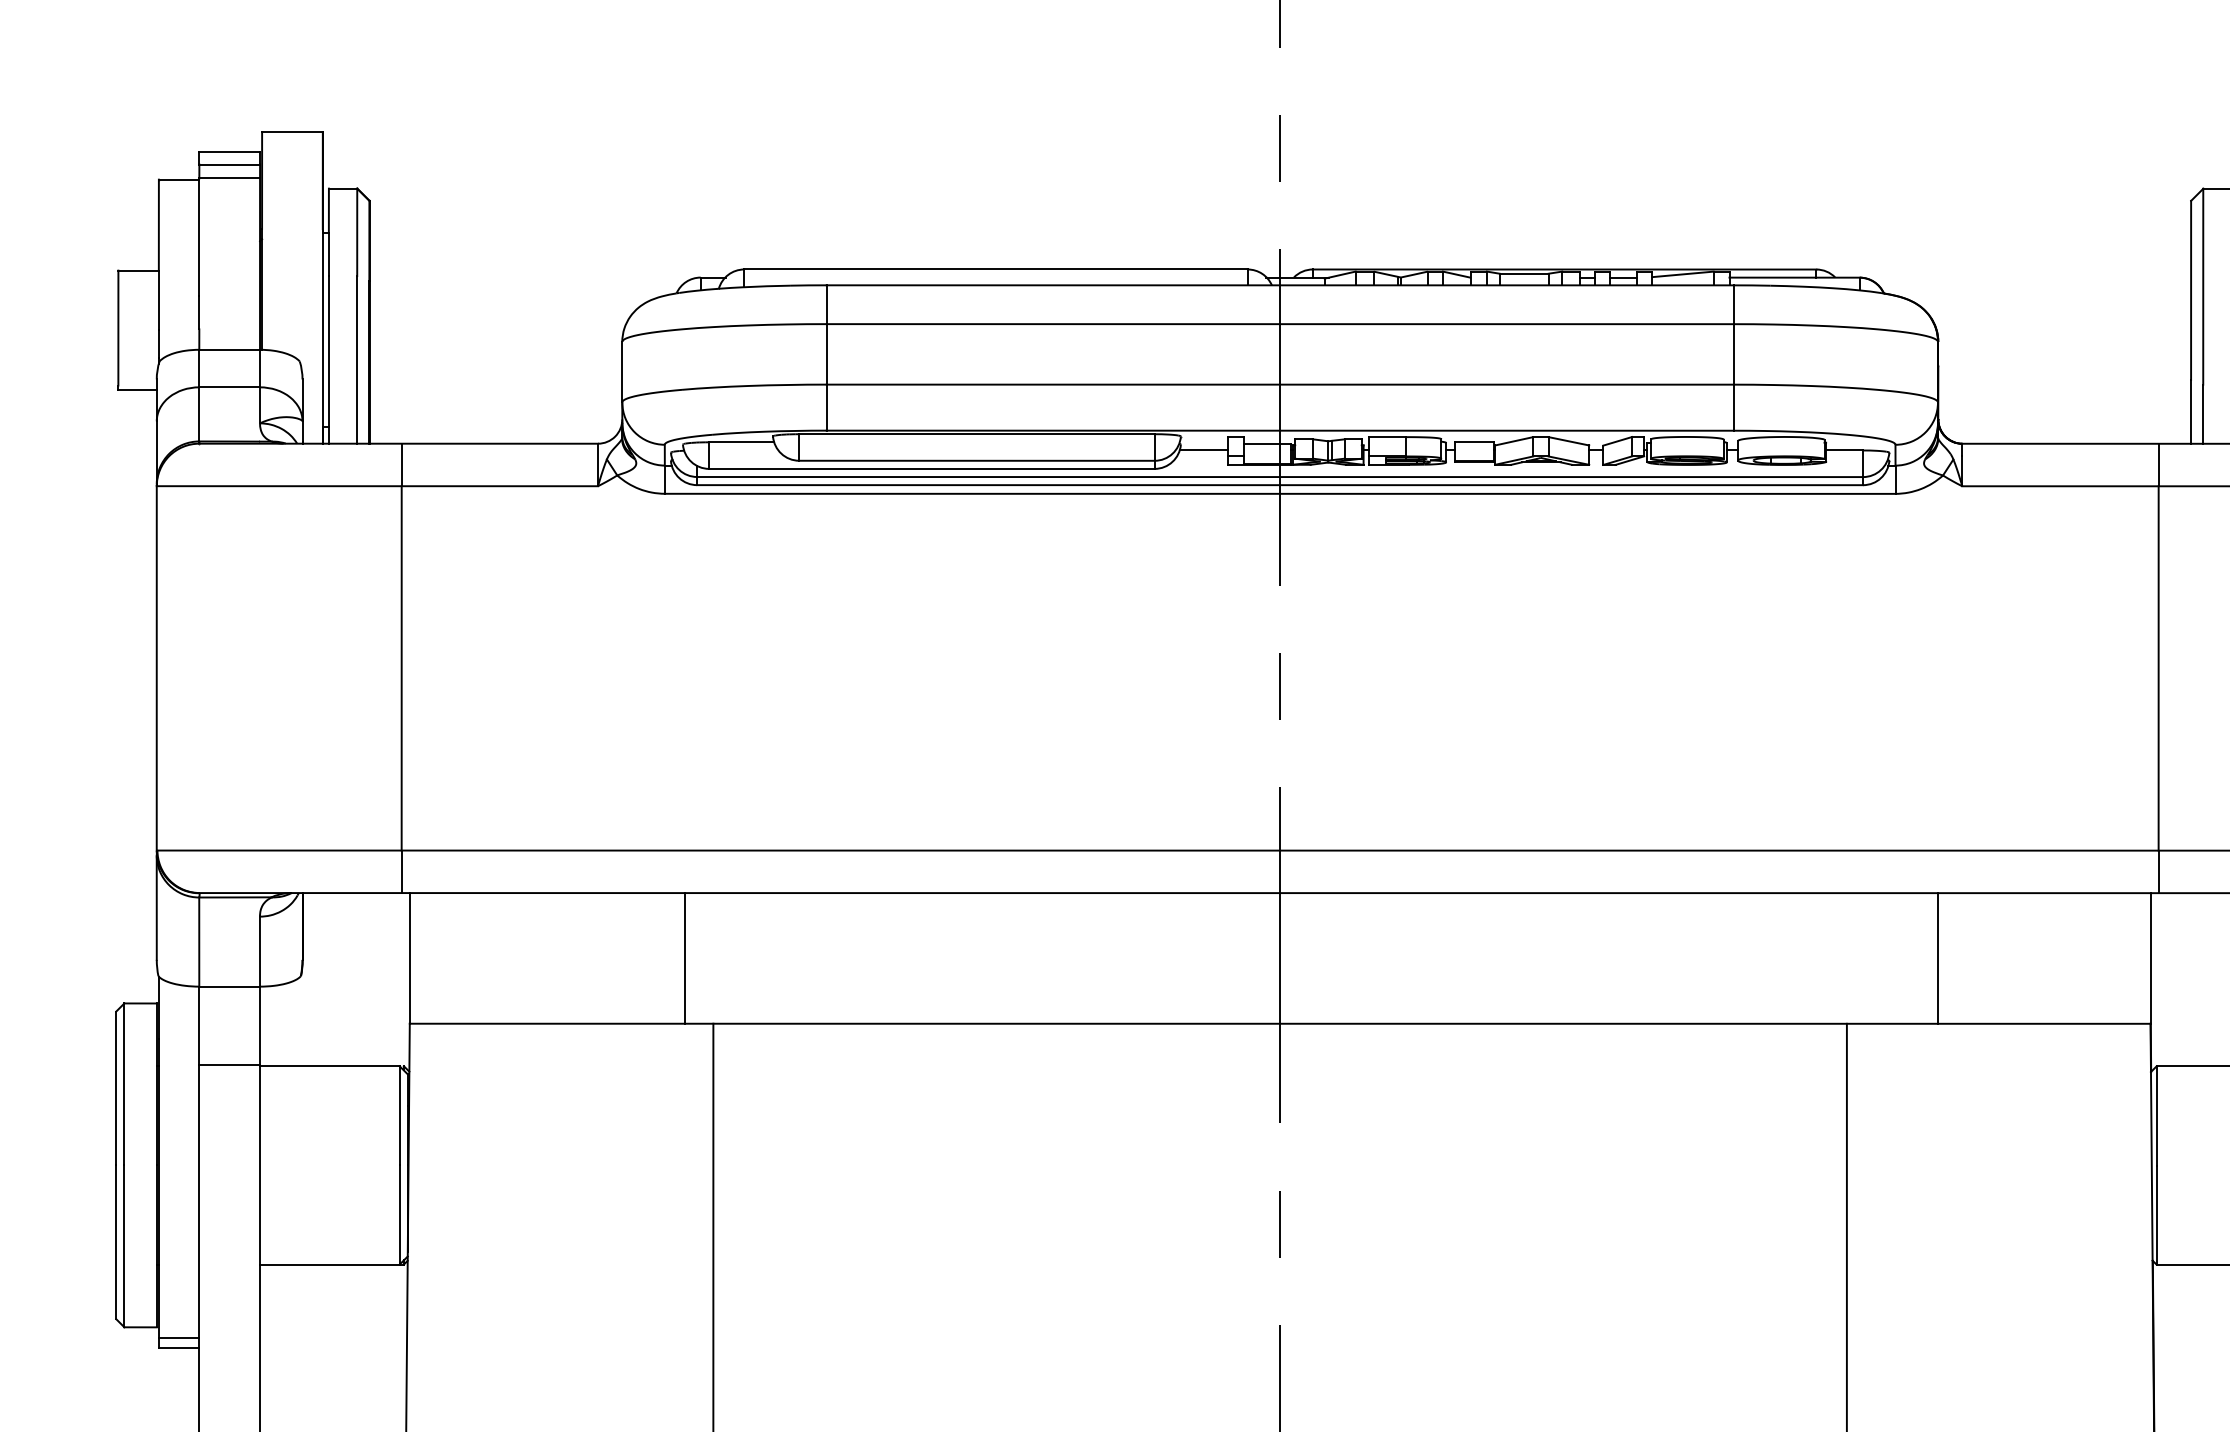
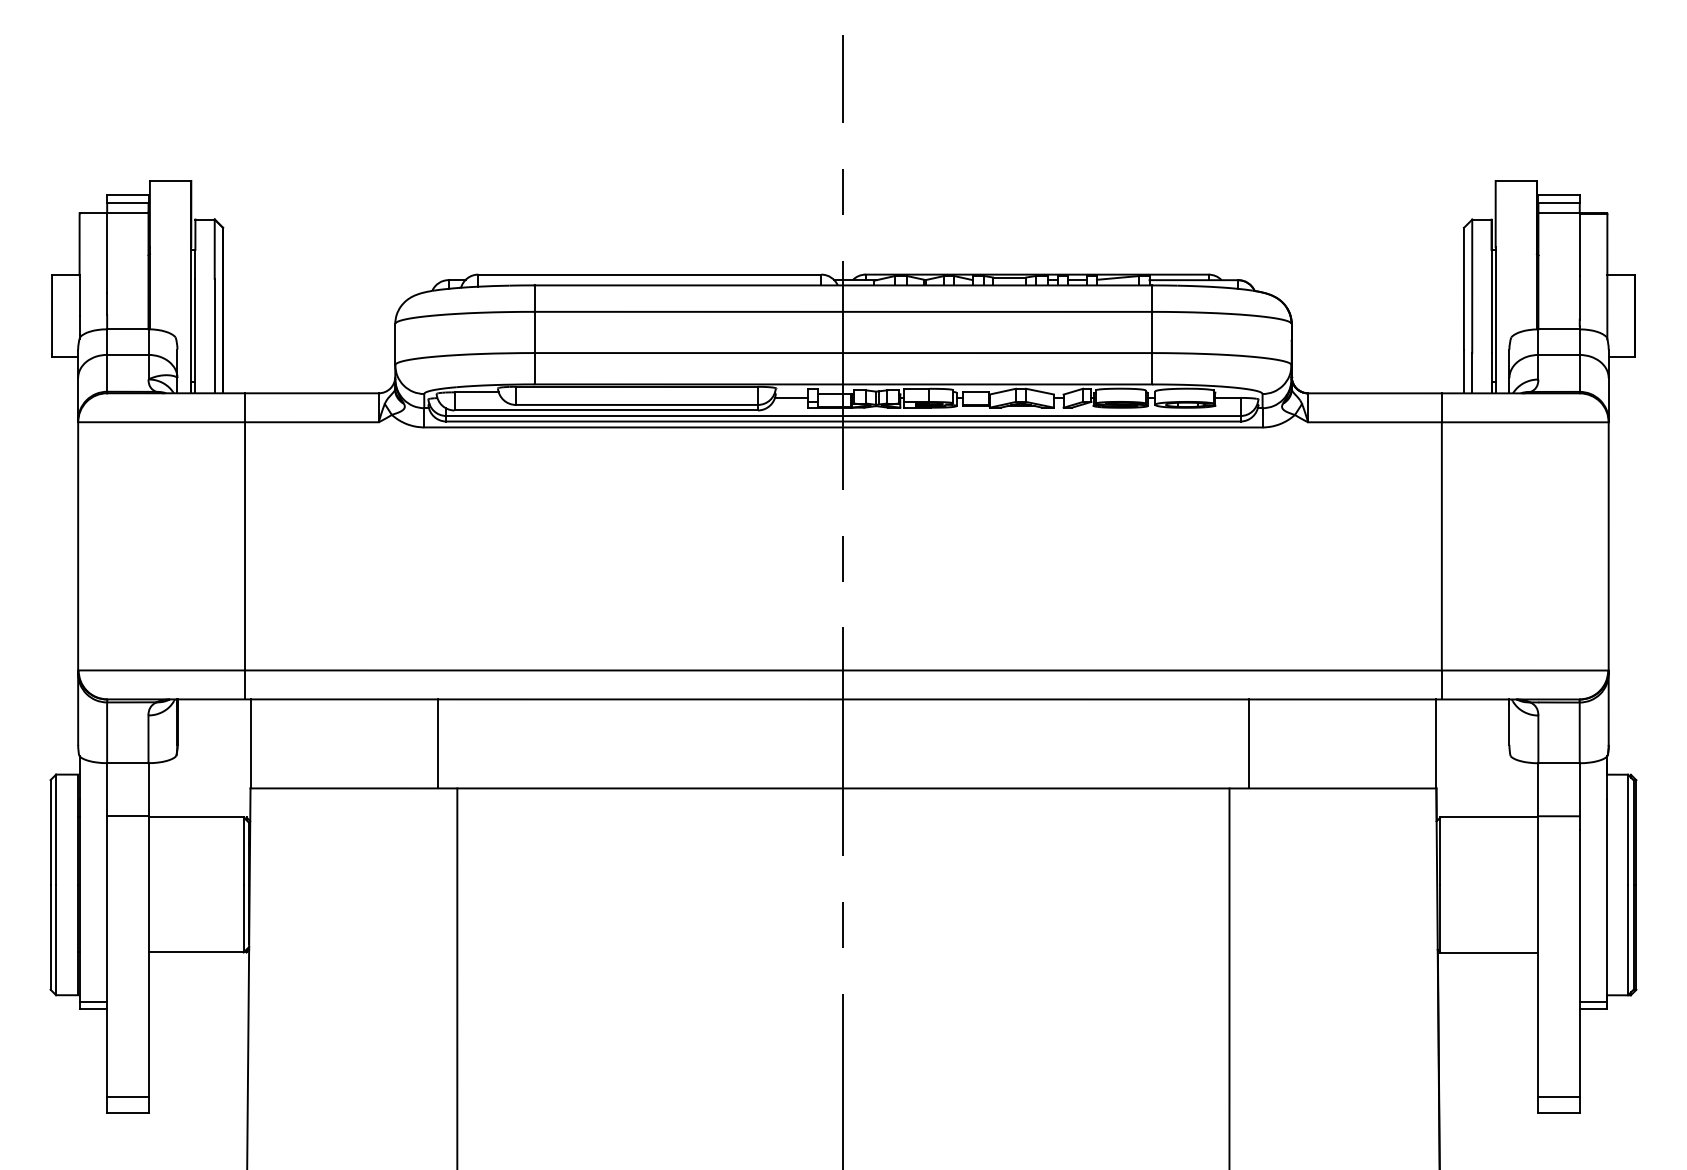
line: (1937, 957) -> (1248, 743), moved

